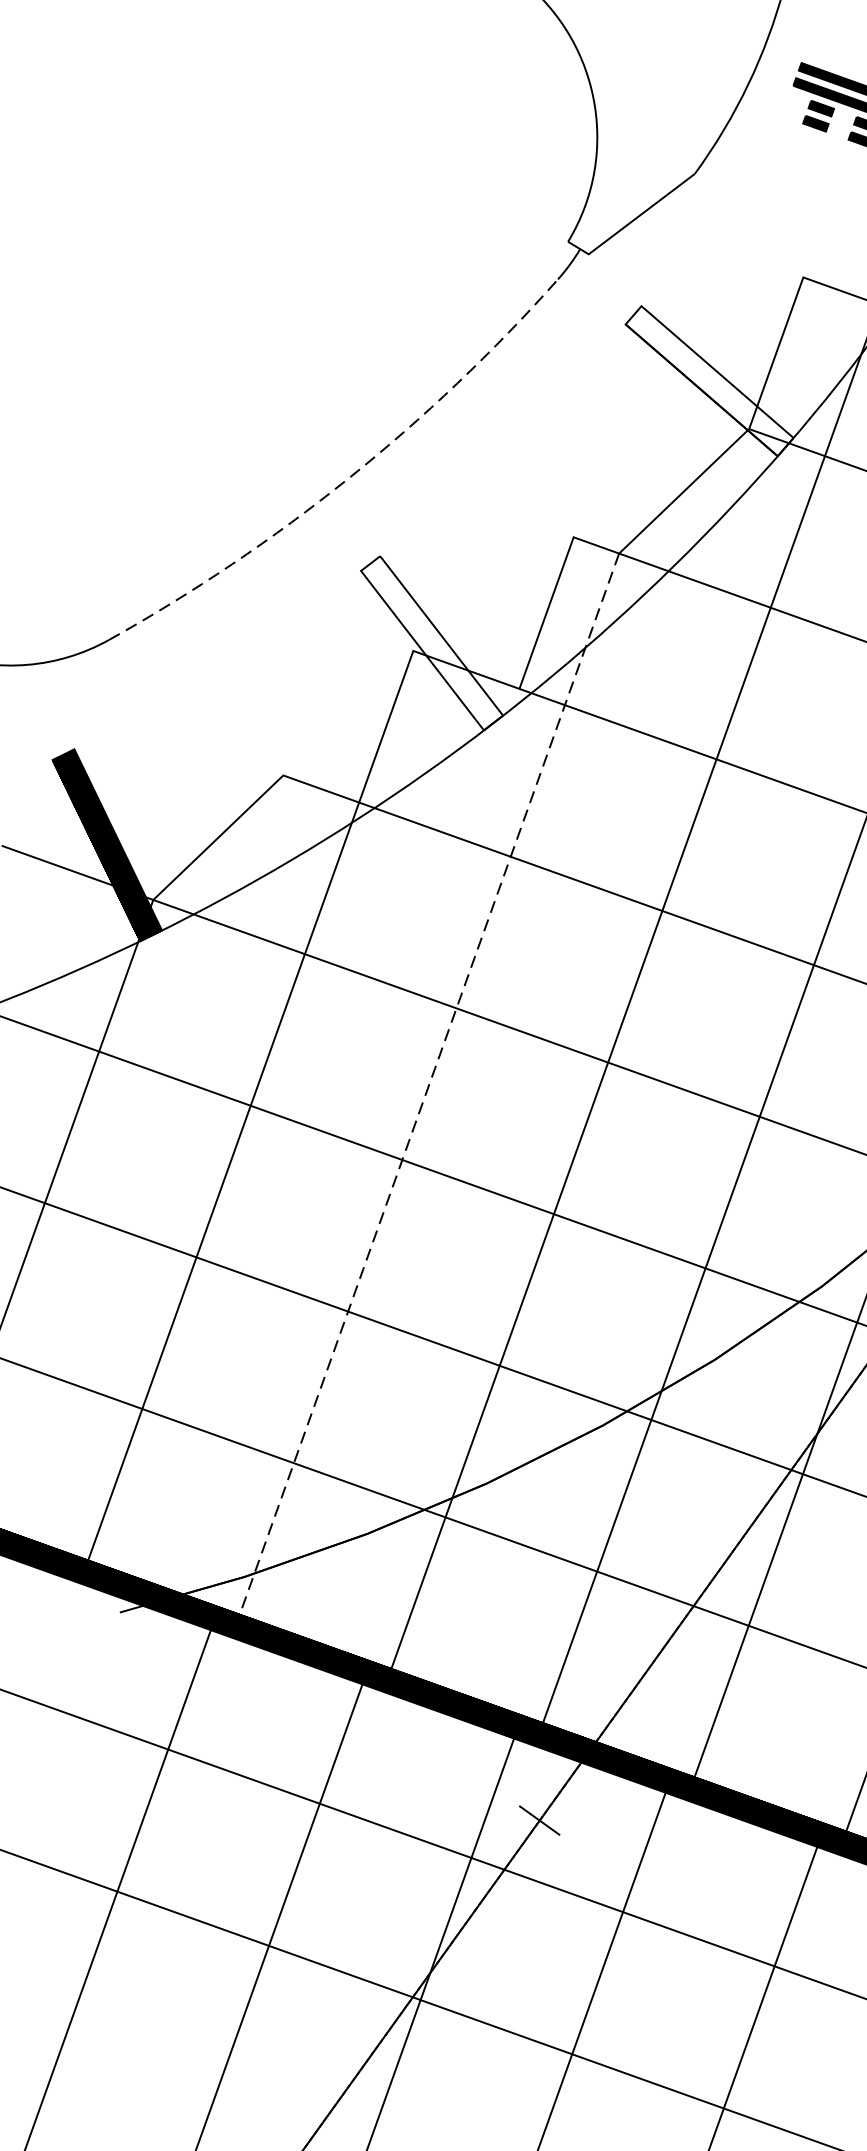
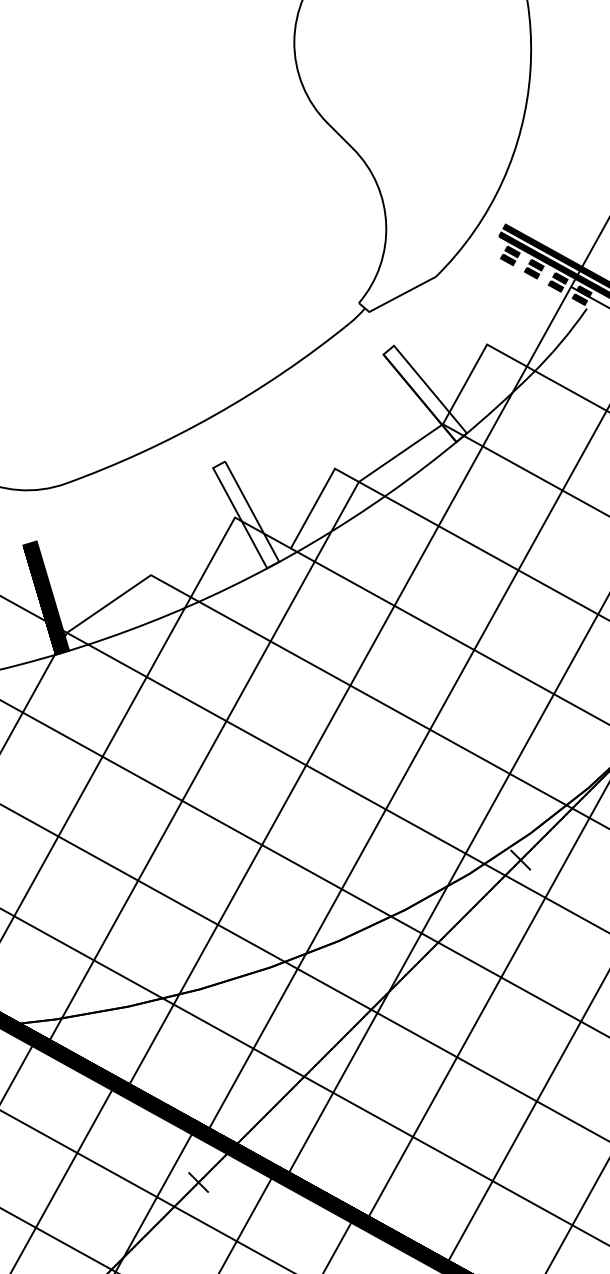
arc: (348, 478) -> (214, 415), dashed -> solid
line: (429, 1084) -> (204, 761), dashed -> solid

